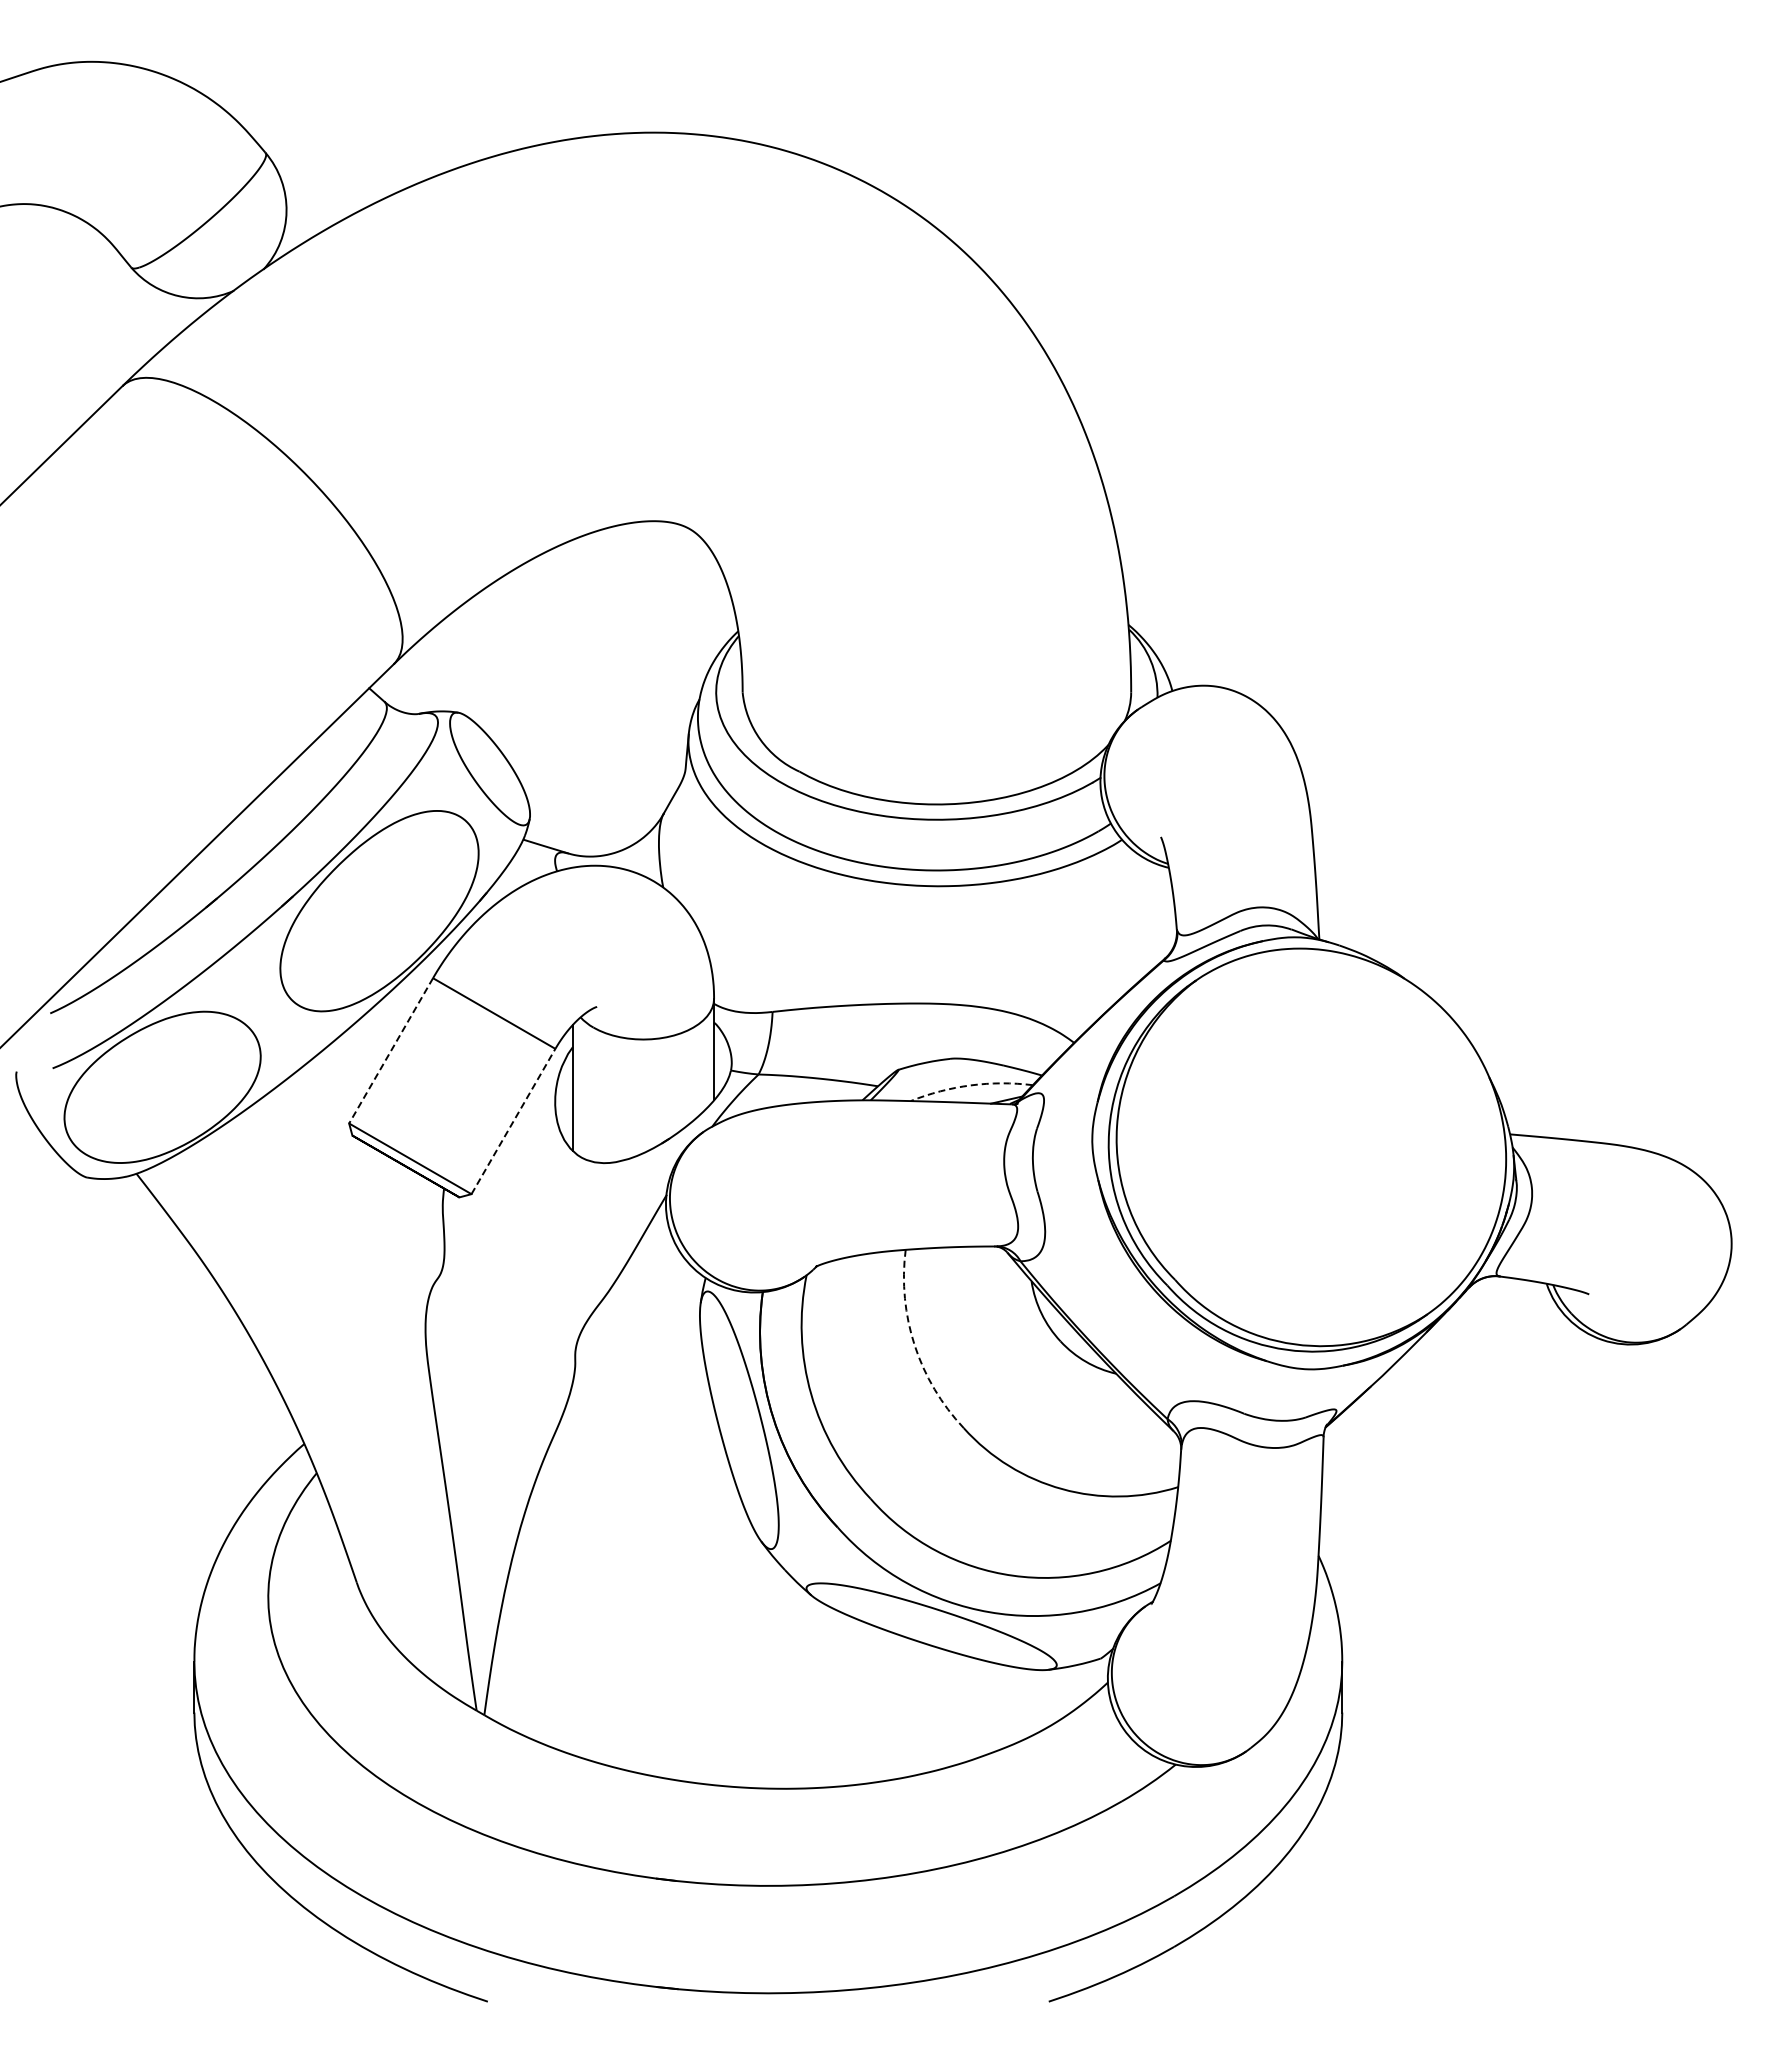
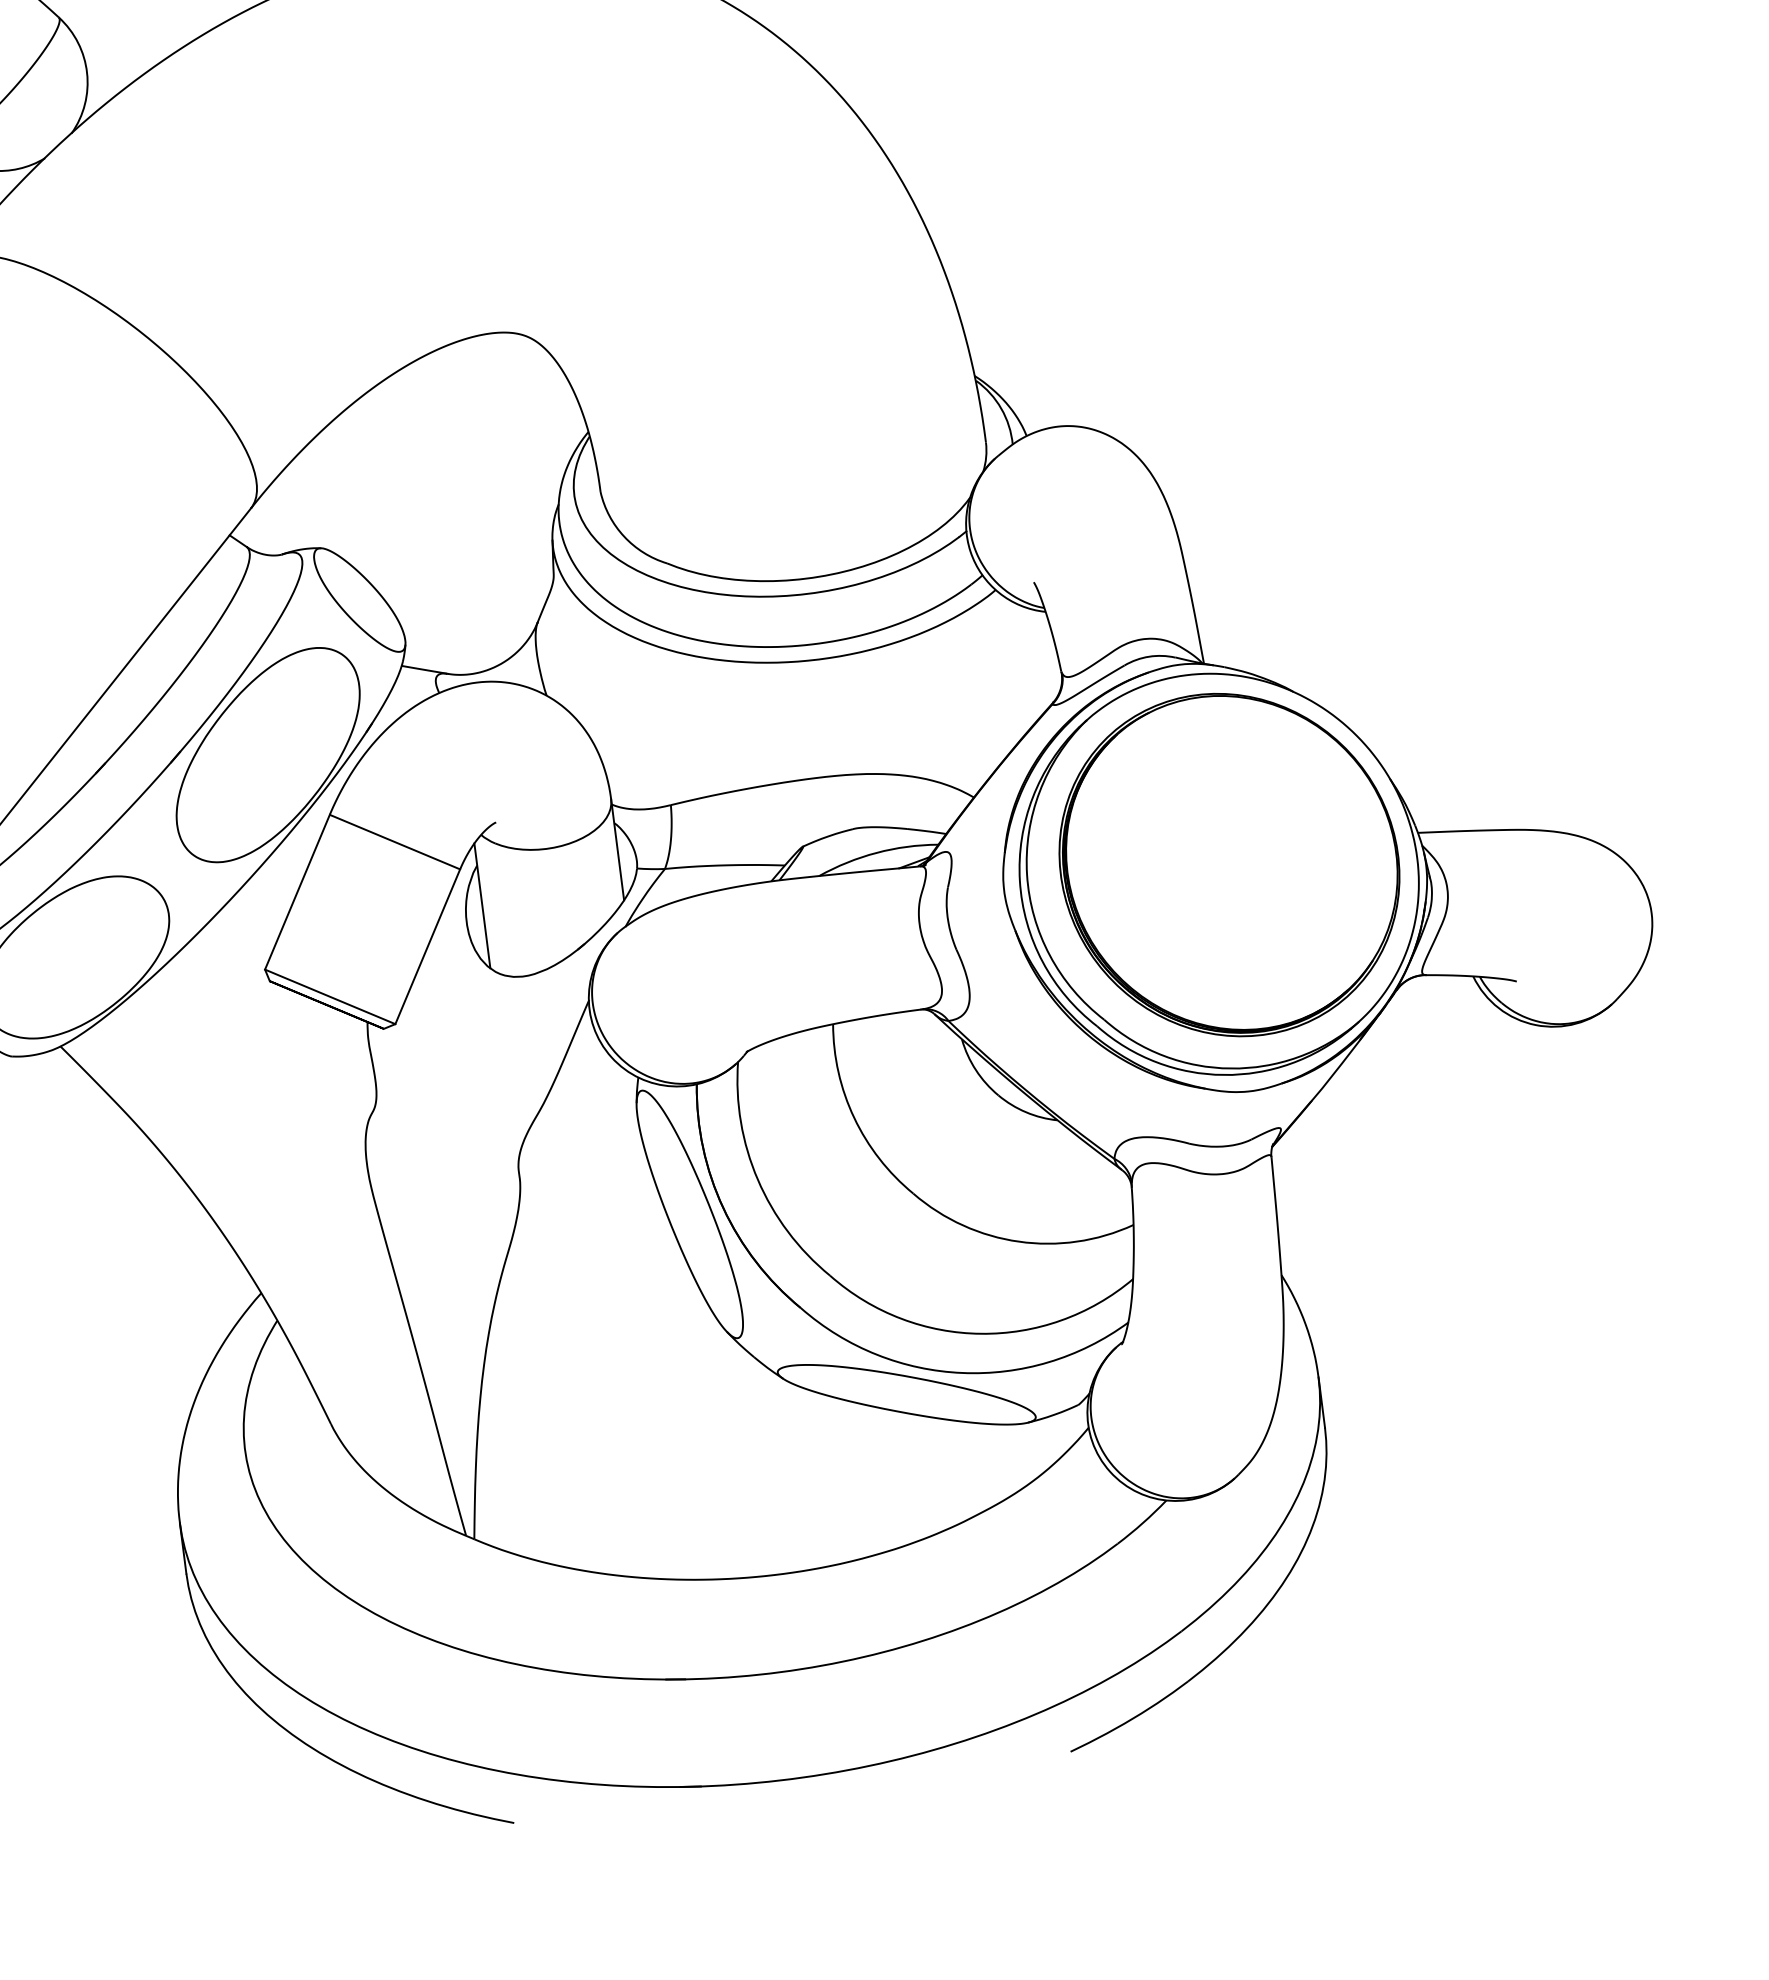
line: (391, 1050) -> (297, 891), dashed -> solid
arc: (970, 1085) -> (876, 852), dashed -> solid
line: (513, 1121) -> (427, 946), dashed -> solid
part: (1318, 1141) -> (1228, 864), added
arc: (914, 1345) -> (854, 1117), dashed -> solid

